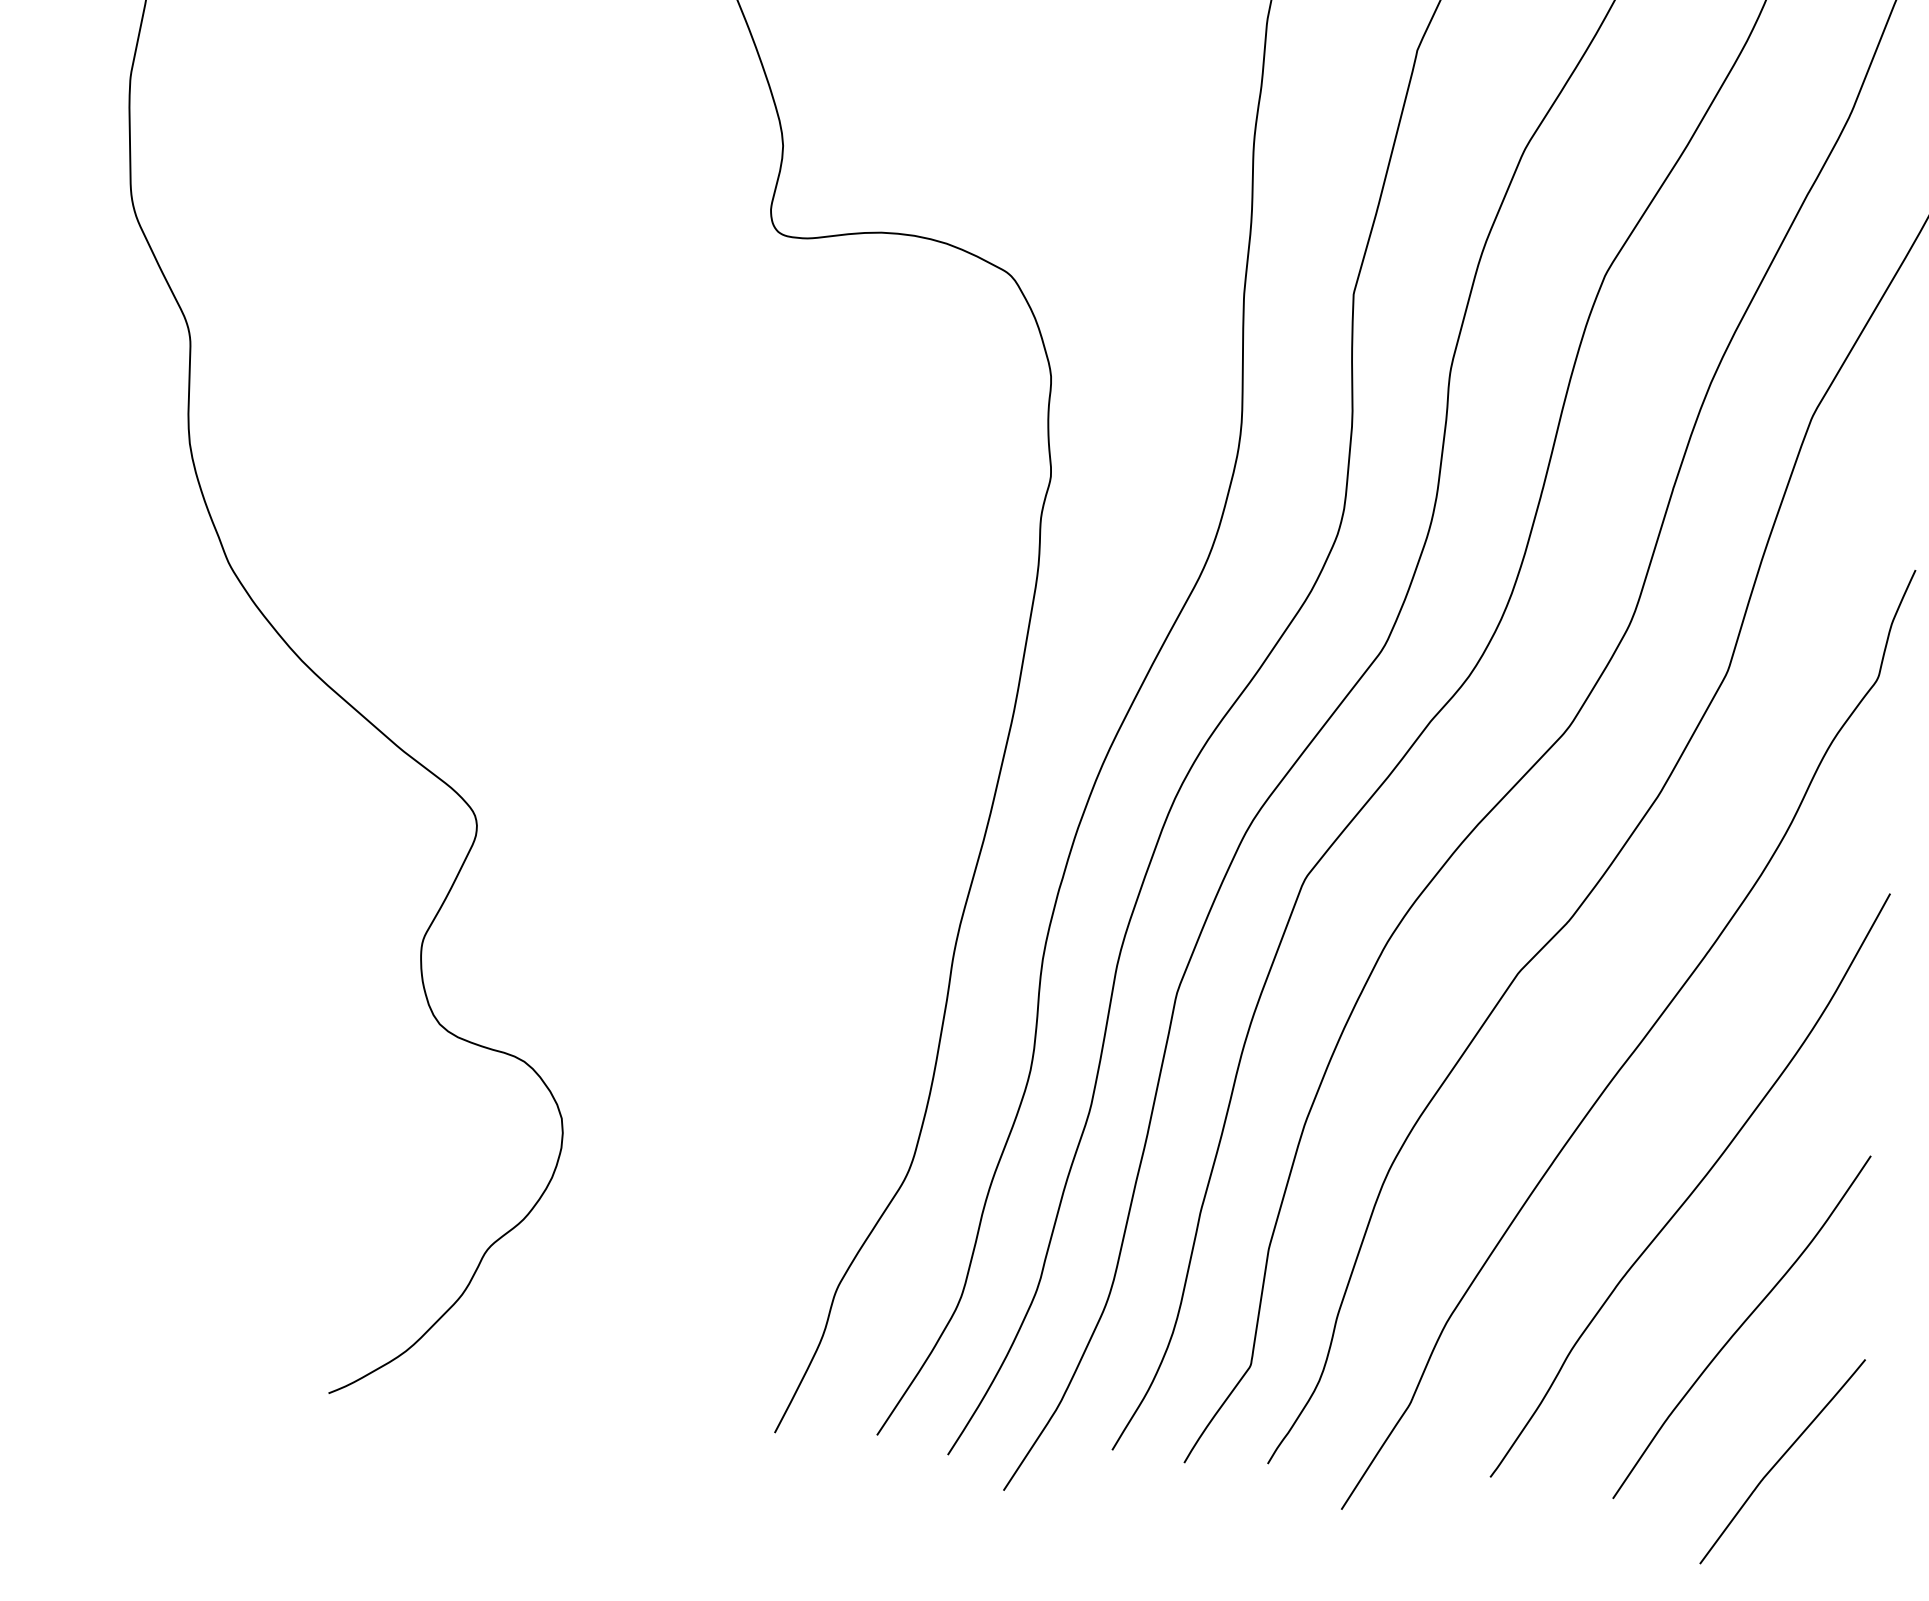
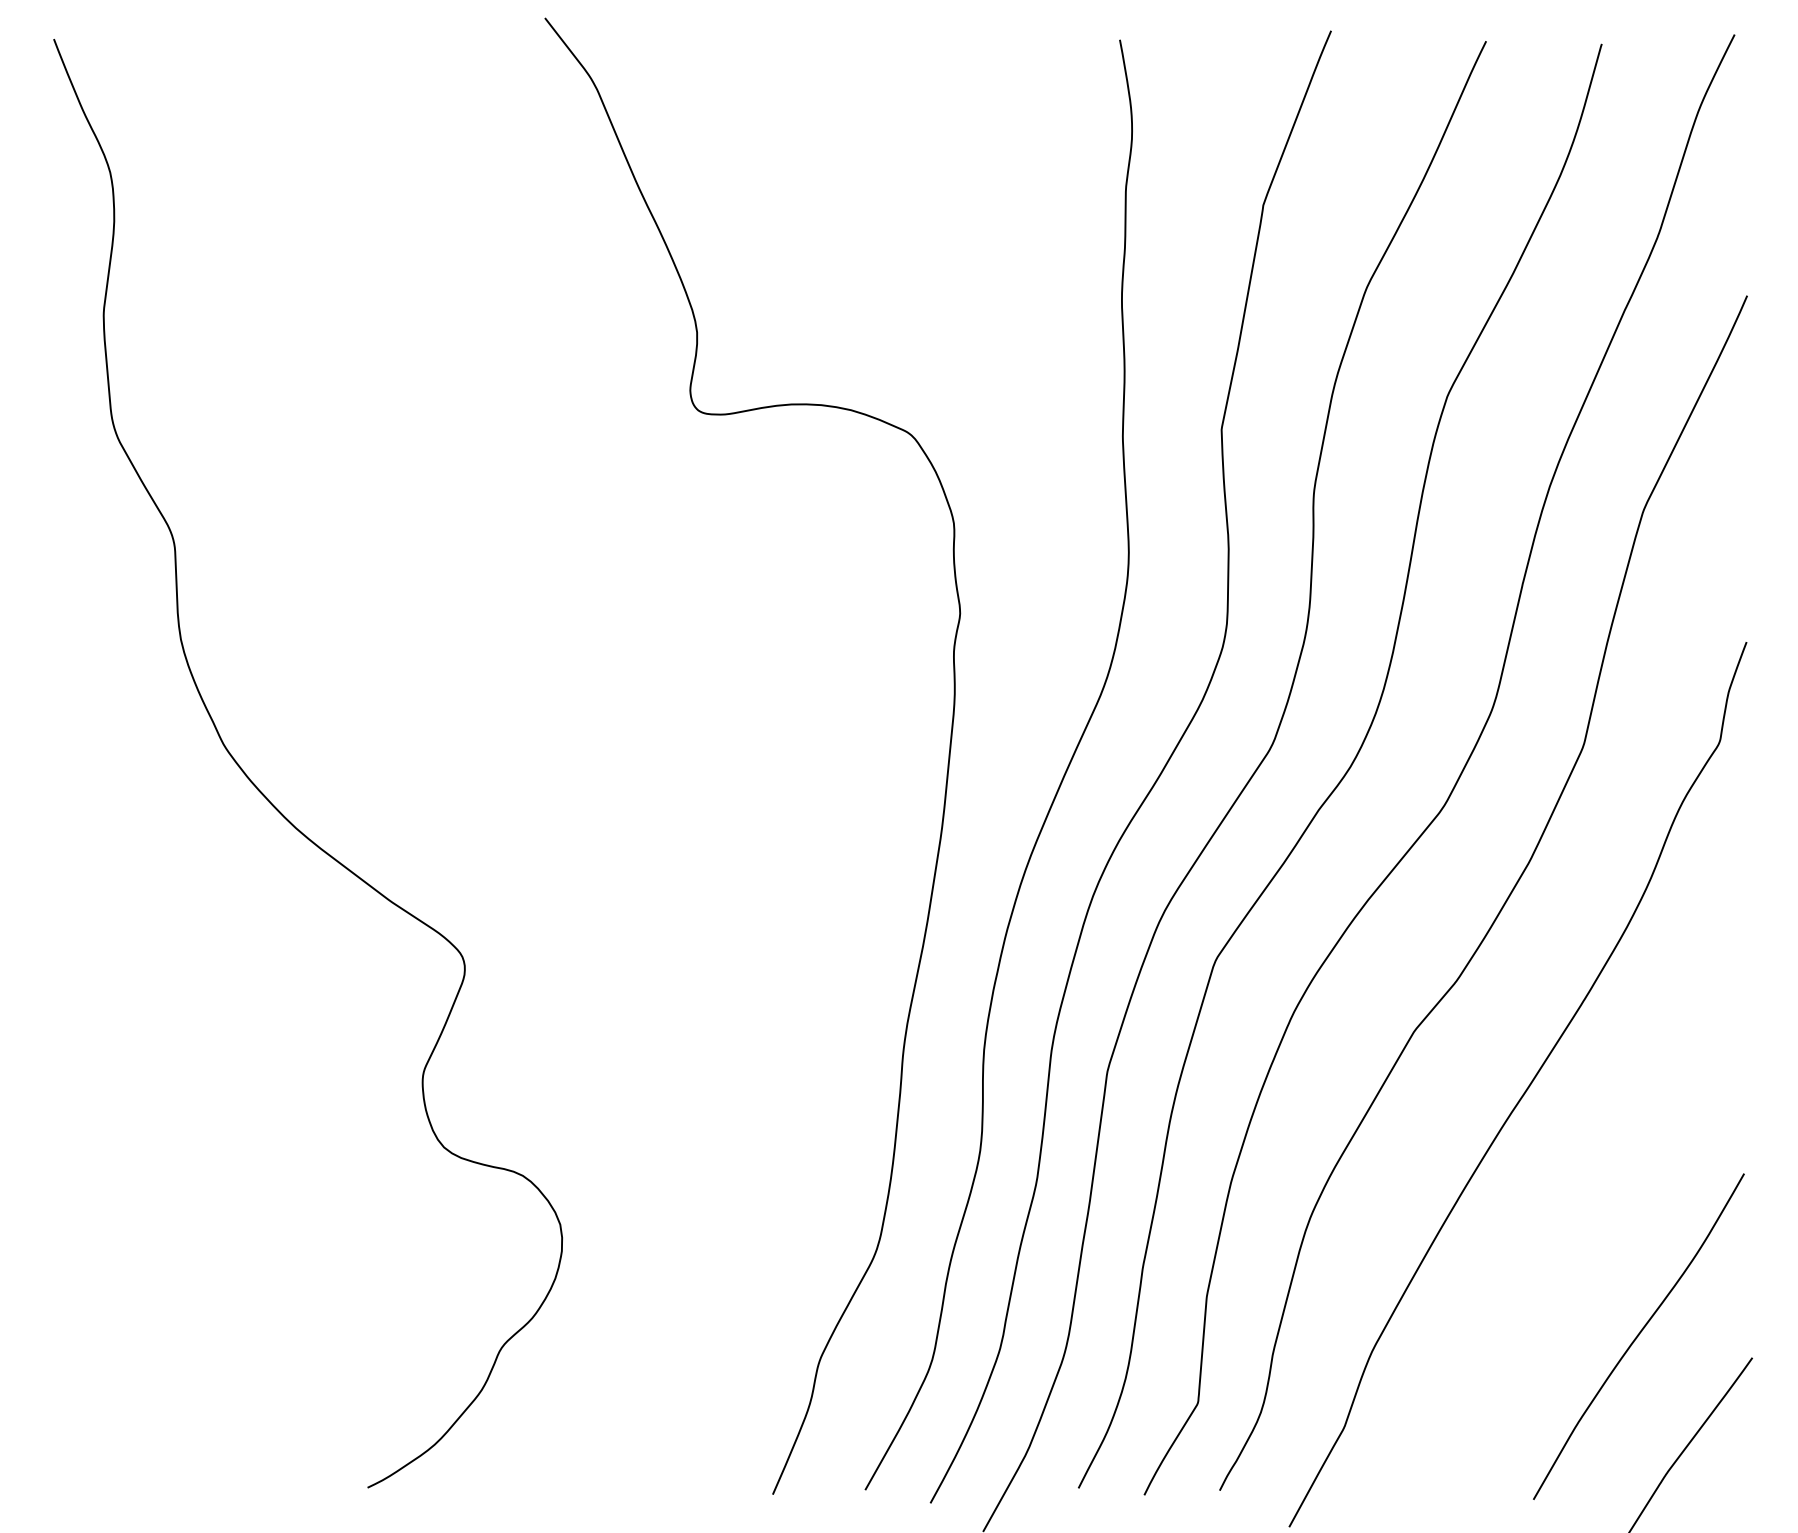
curve: (1693, 1188) -> (1586, 1214), removed

